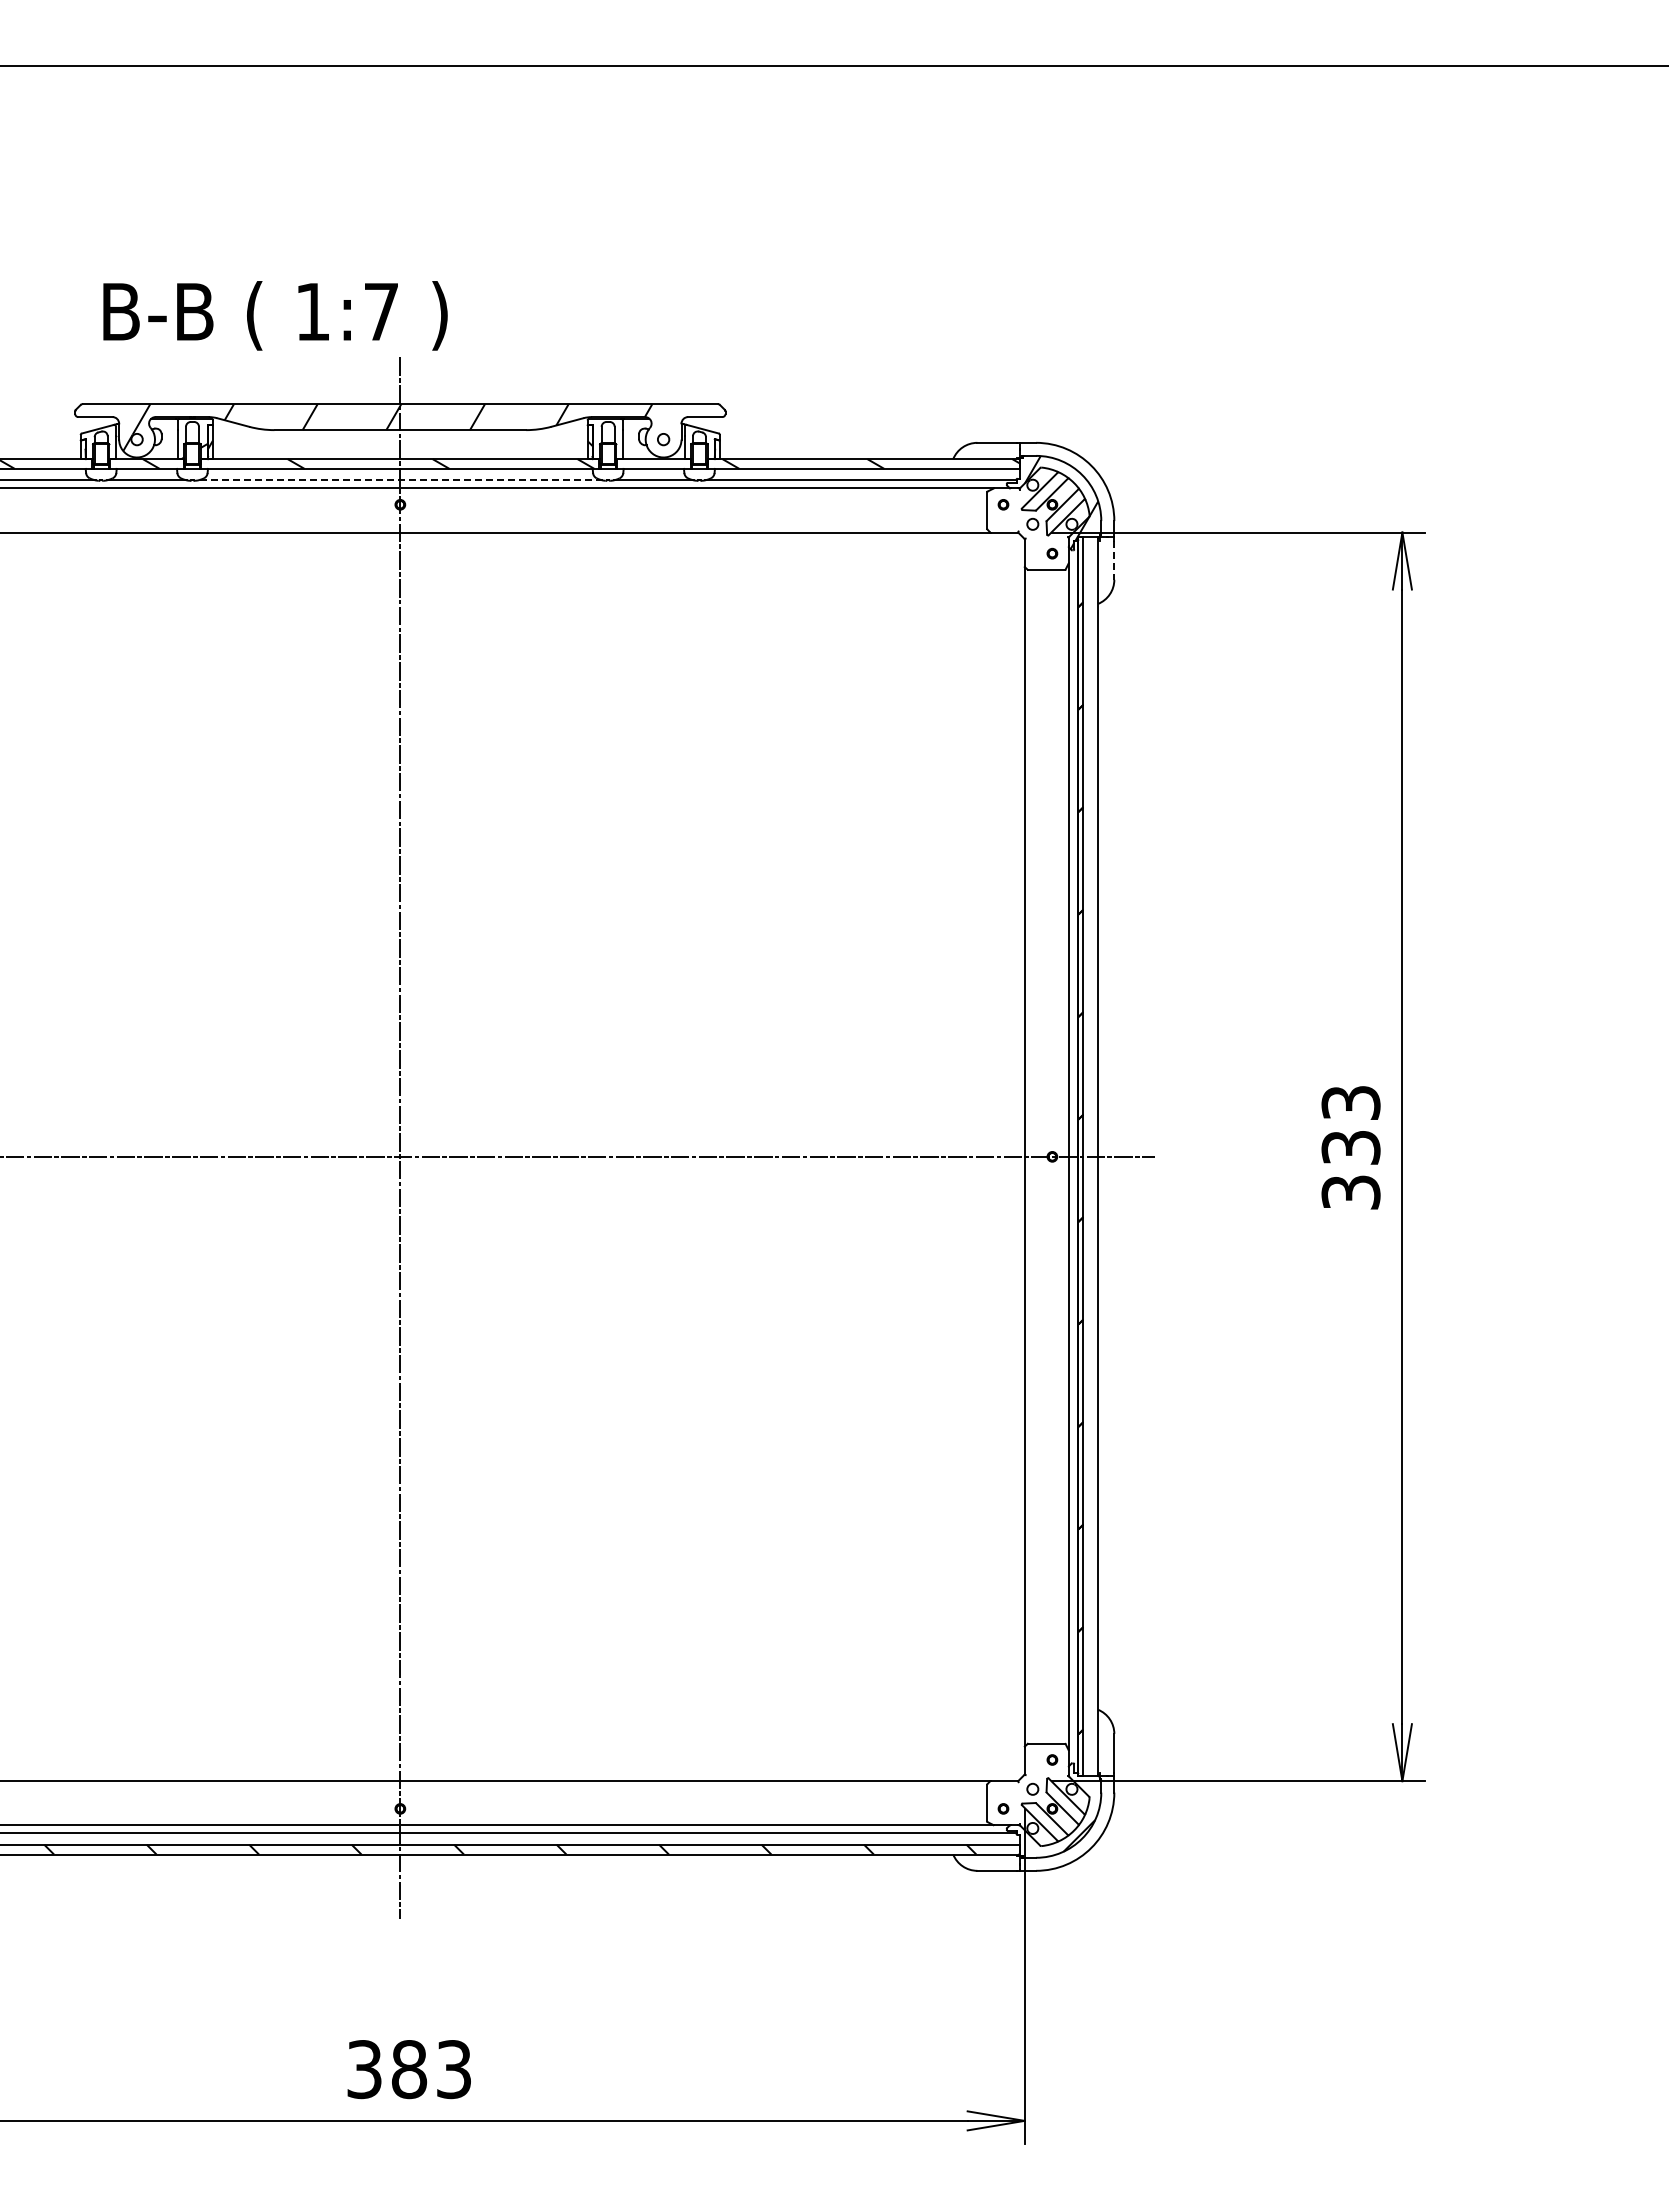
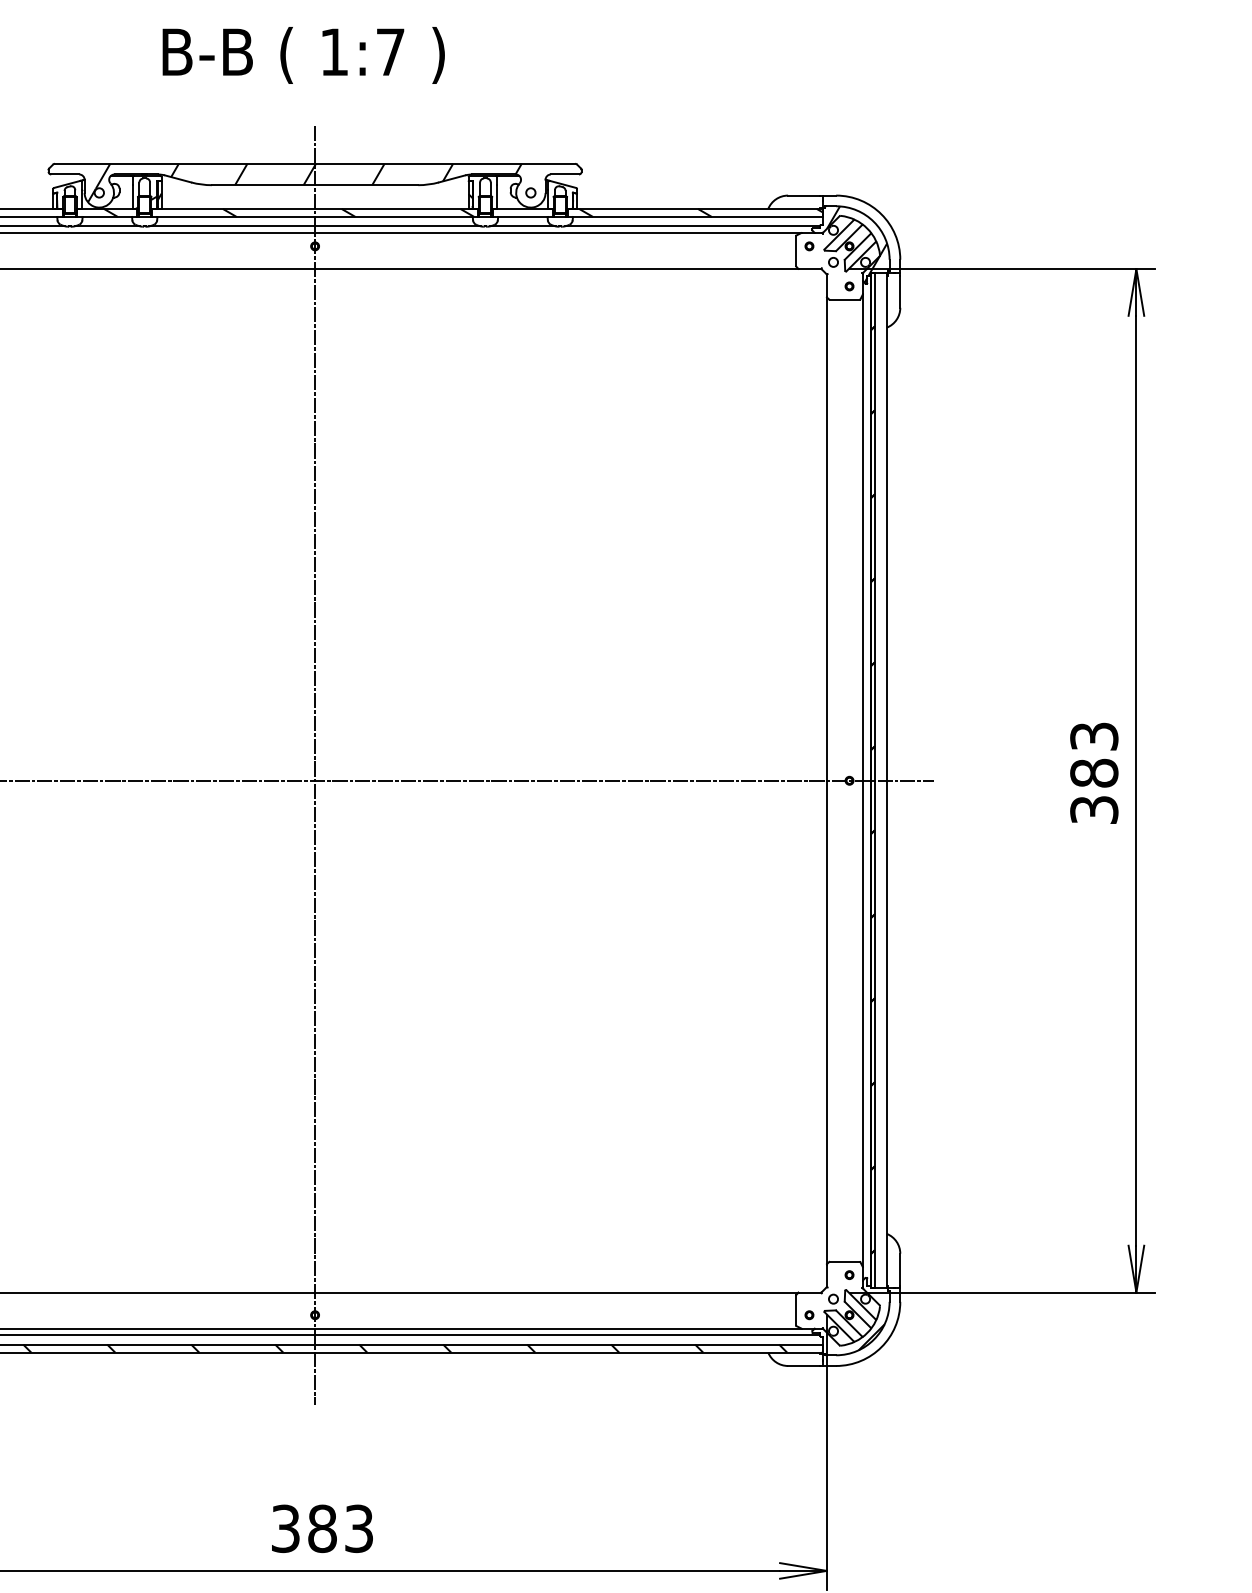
text: (275, 315) -> (303, 55), moved
line: (399, 480) -> (314, 226), dashed -> solid
line: (1114, 560) -> (900, 292), dashed -> solid
text: (1350, 1147) -> (1093, 773), 333 -> 383

